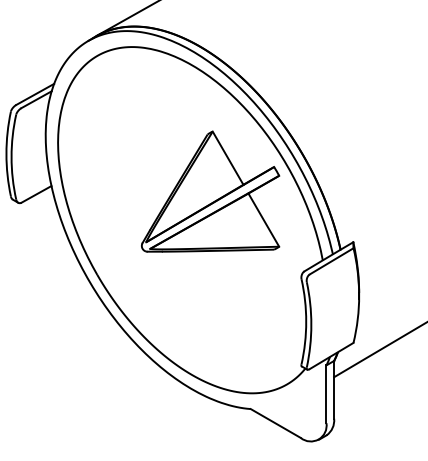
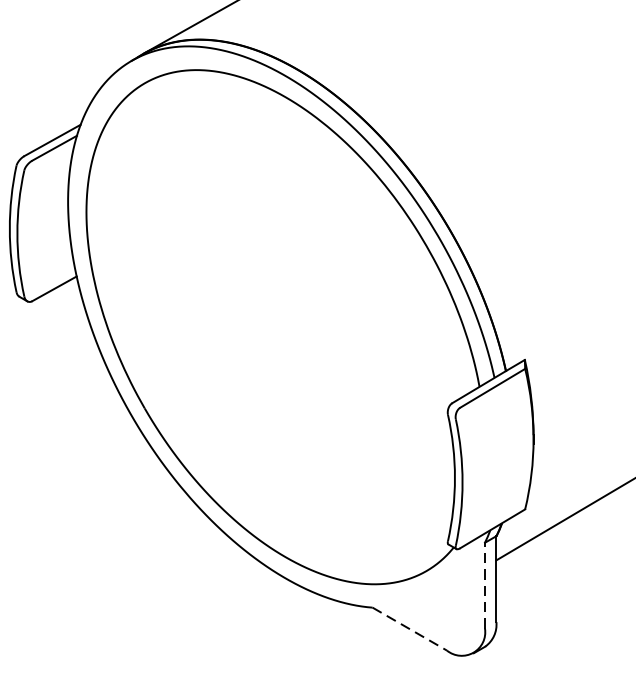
part: (210, 191) -> (312, 284), removed
line: (326, 394) -> (485, 586), solid -> dashed
line: (275, 423) -> (409, 629), solid -> dashed

